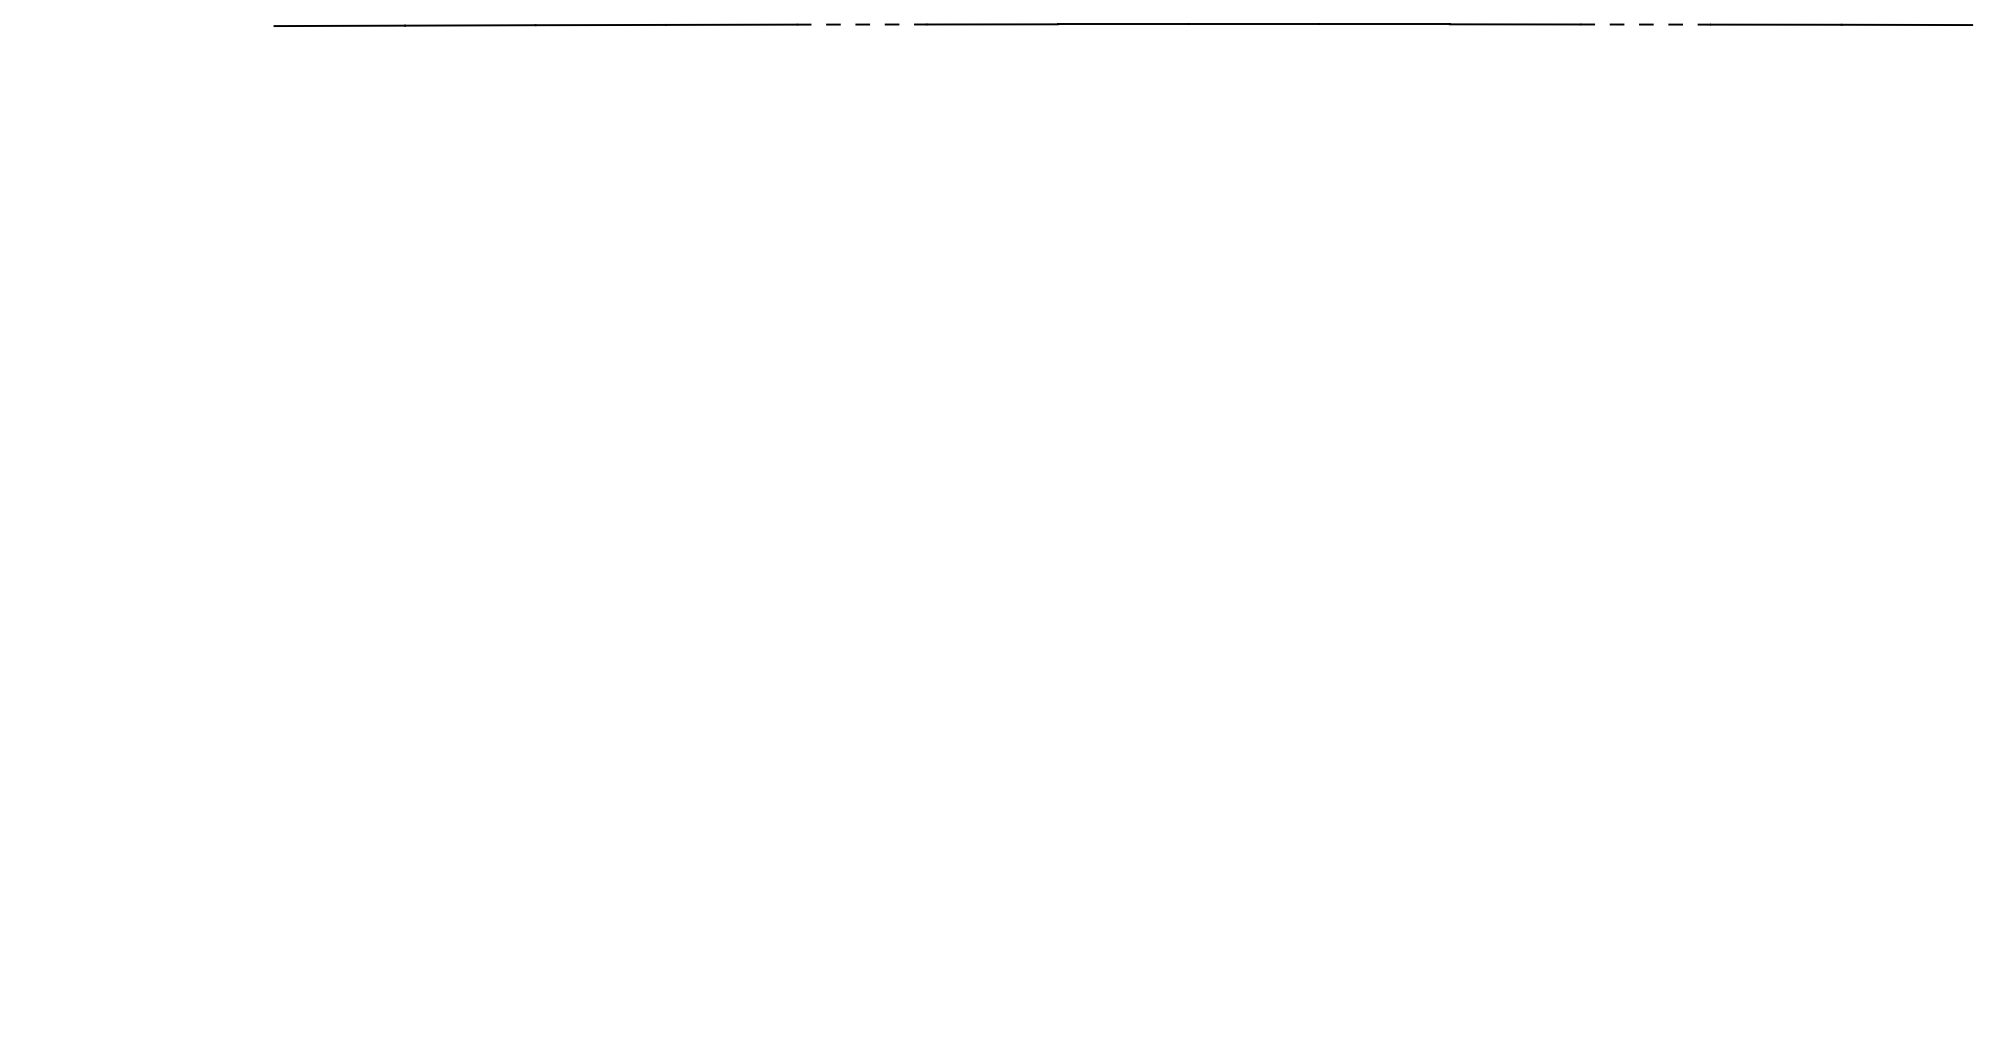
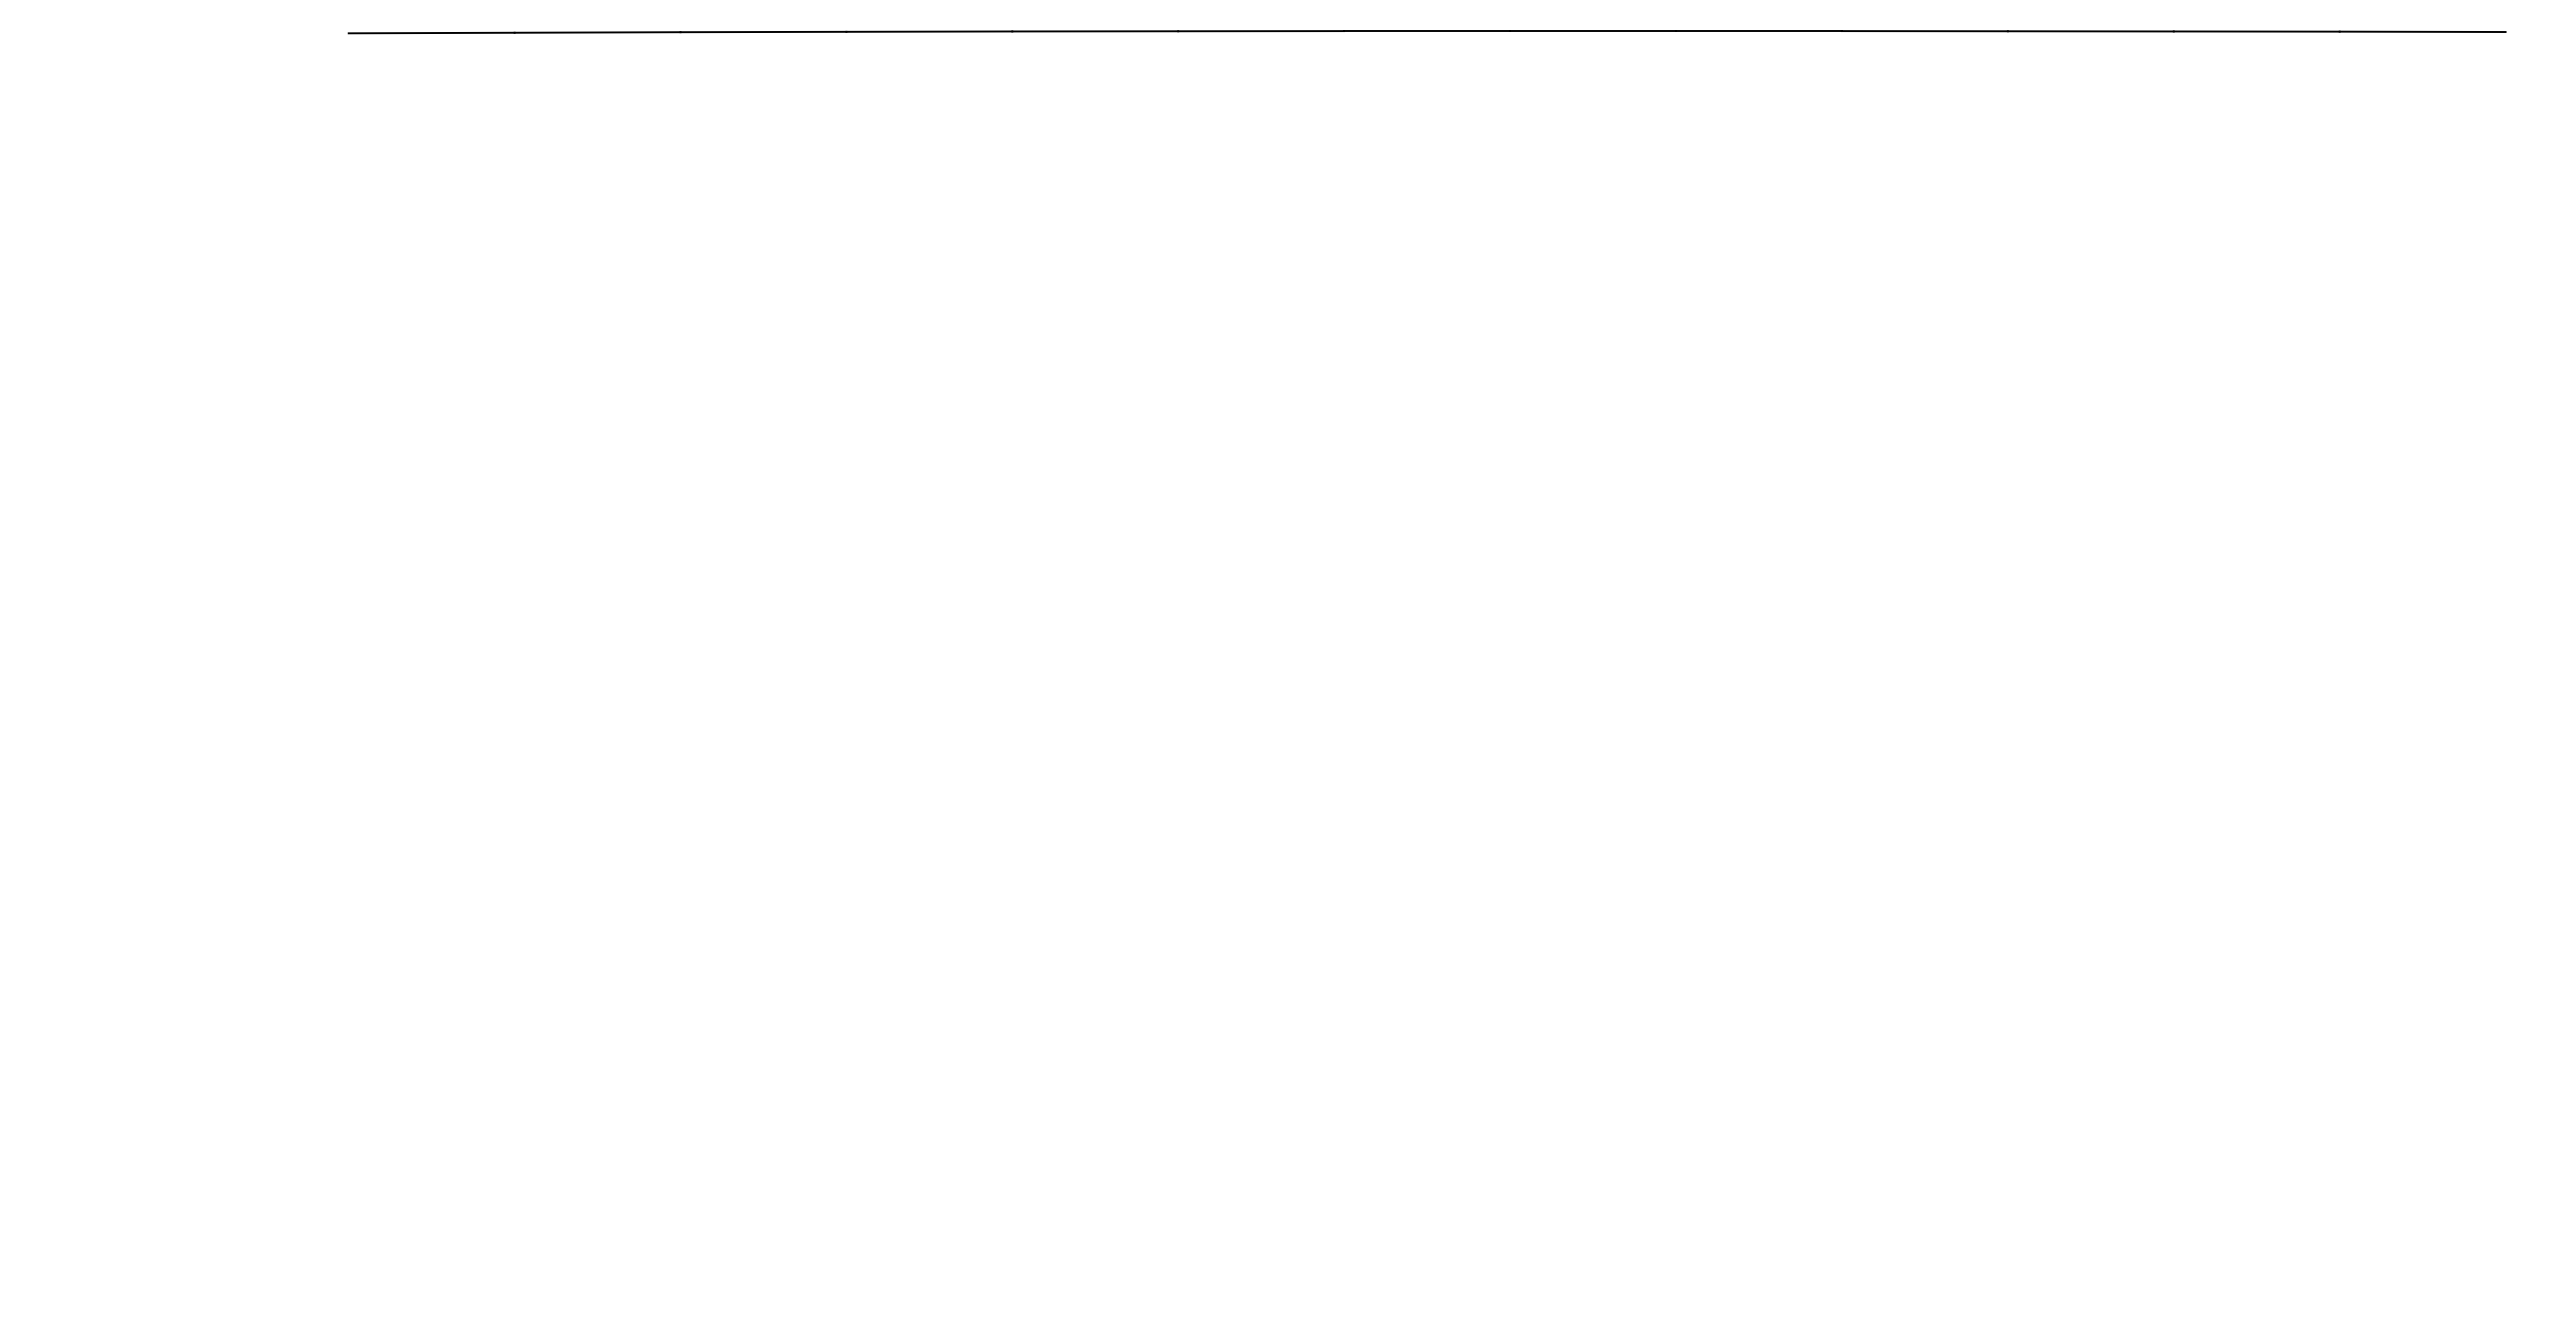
line: (862, 24) -> (1095, 31), dashed -> solid
line: (1645, 24) -> (2090, 31), dashed -> solid

